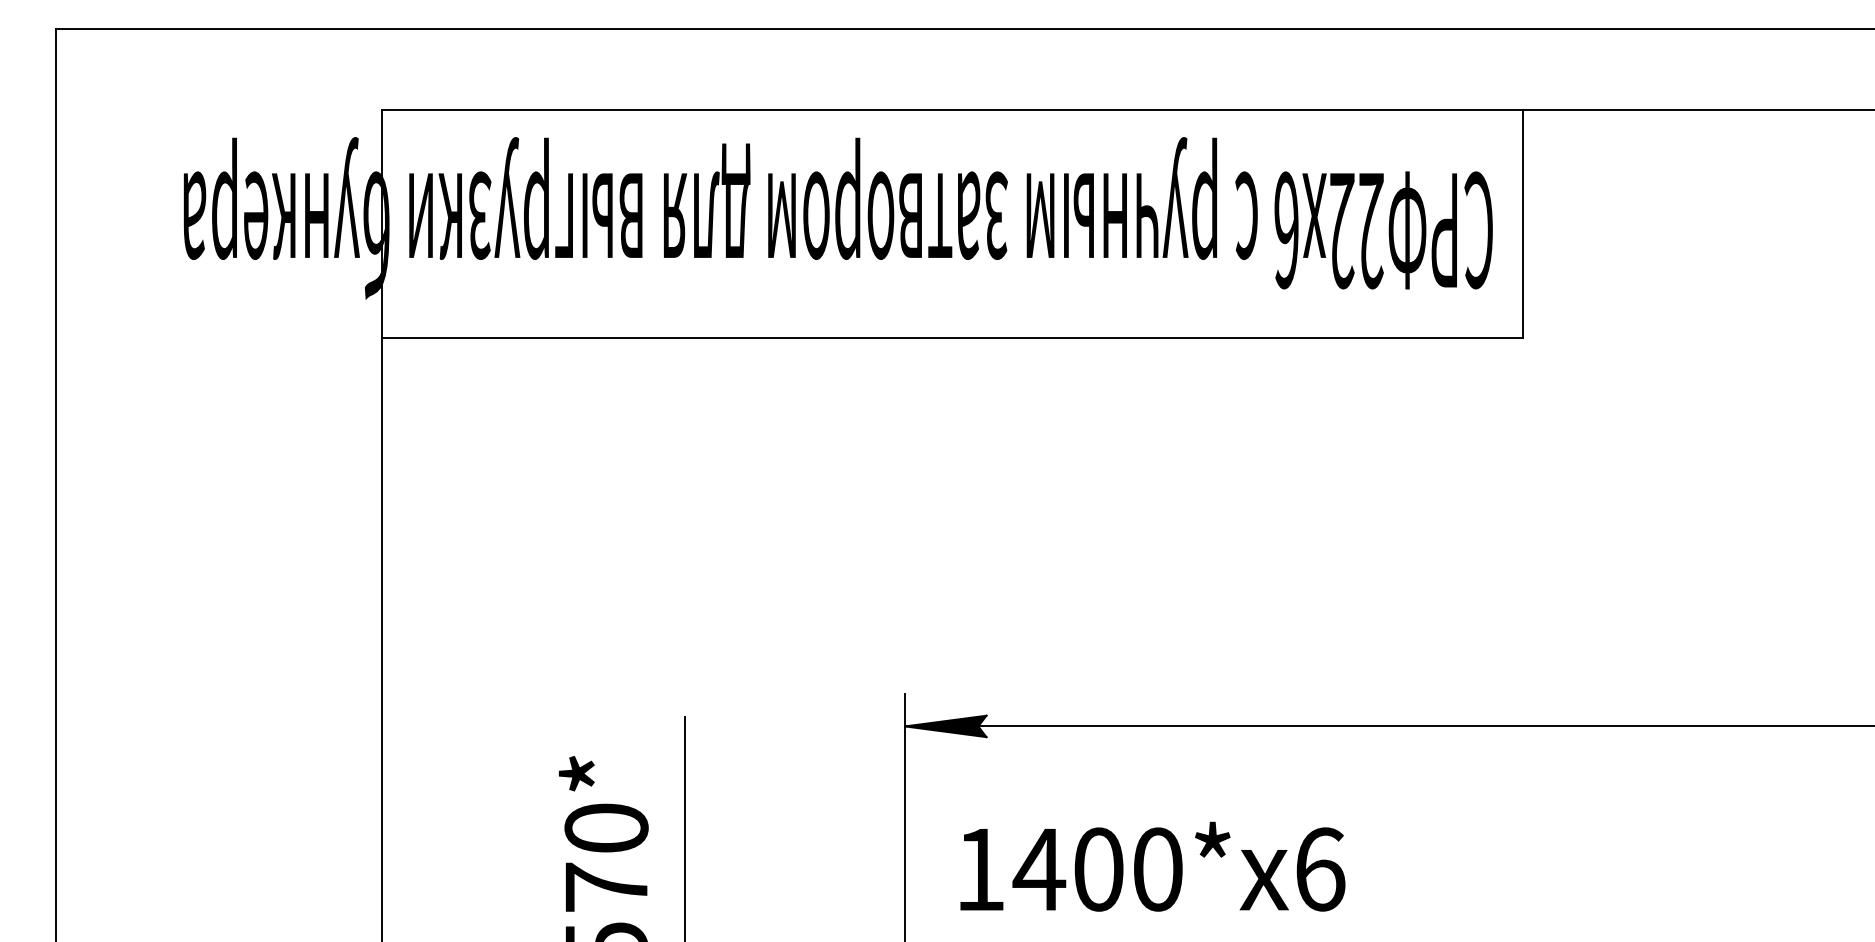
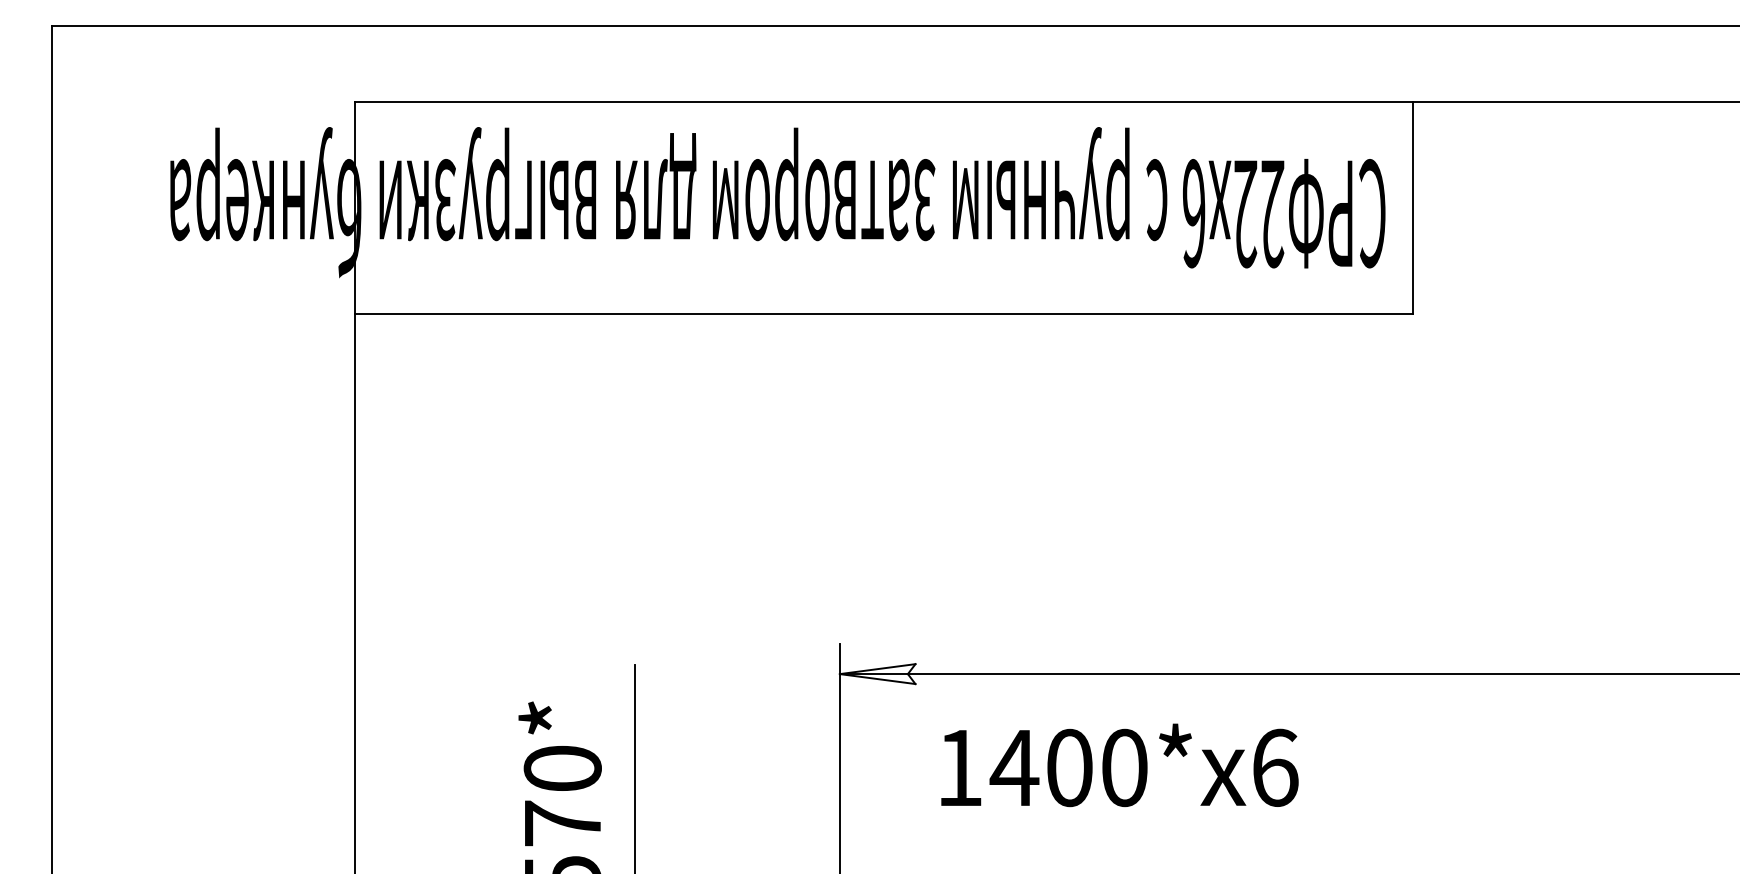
fill: (945, 726) -> (877, 674), removed
text: (1152, 866) -> (1119, 765), moved

